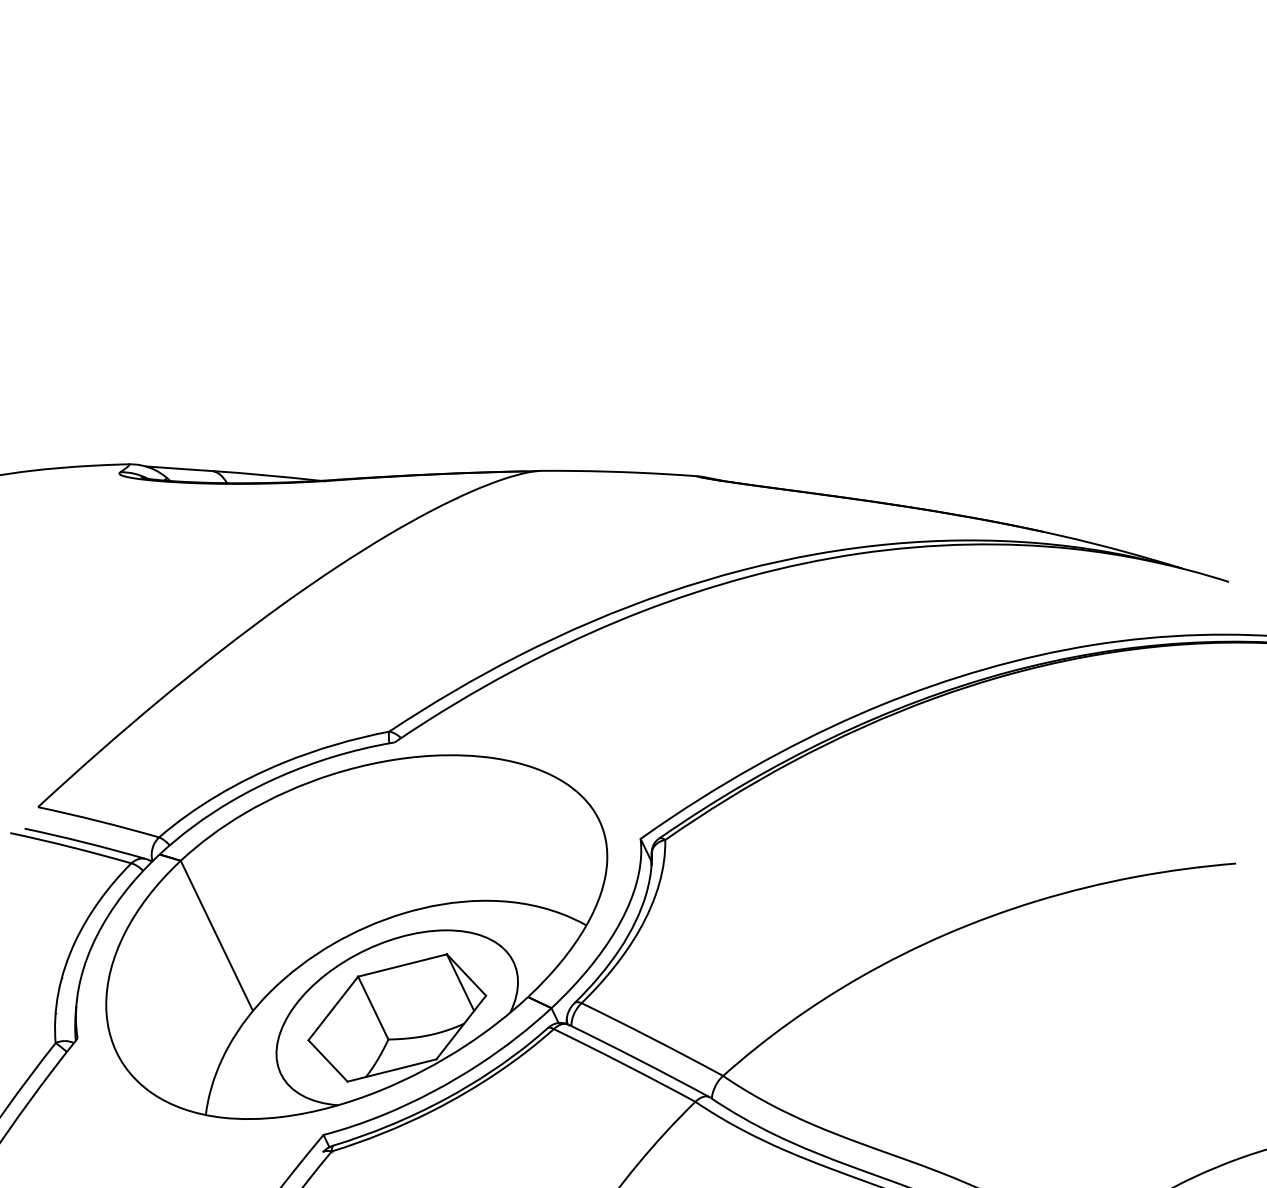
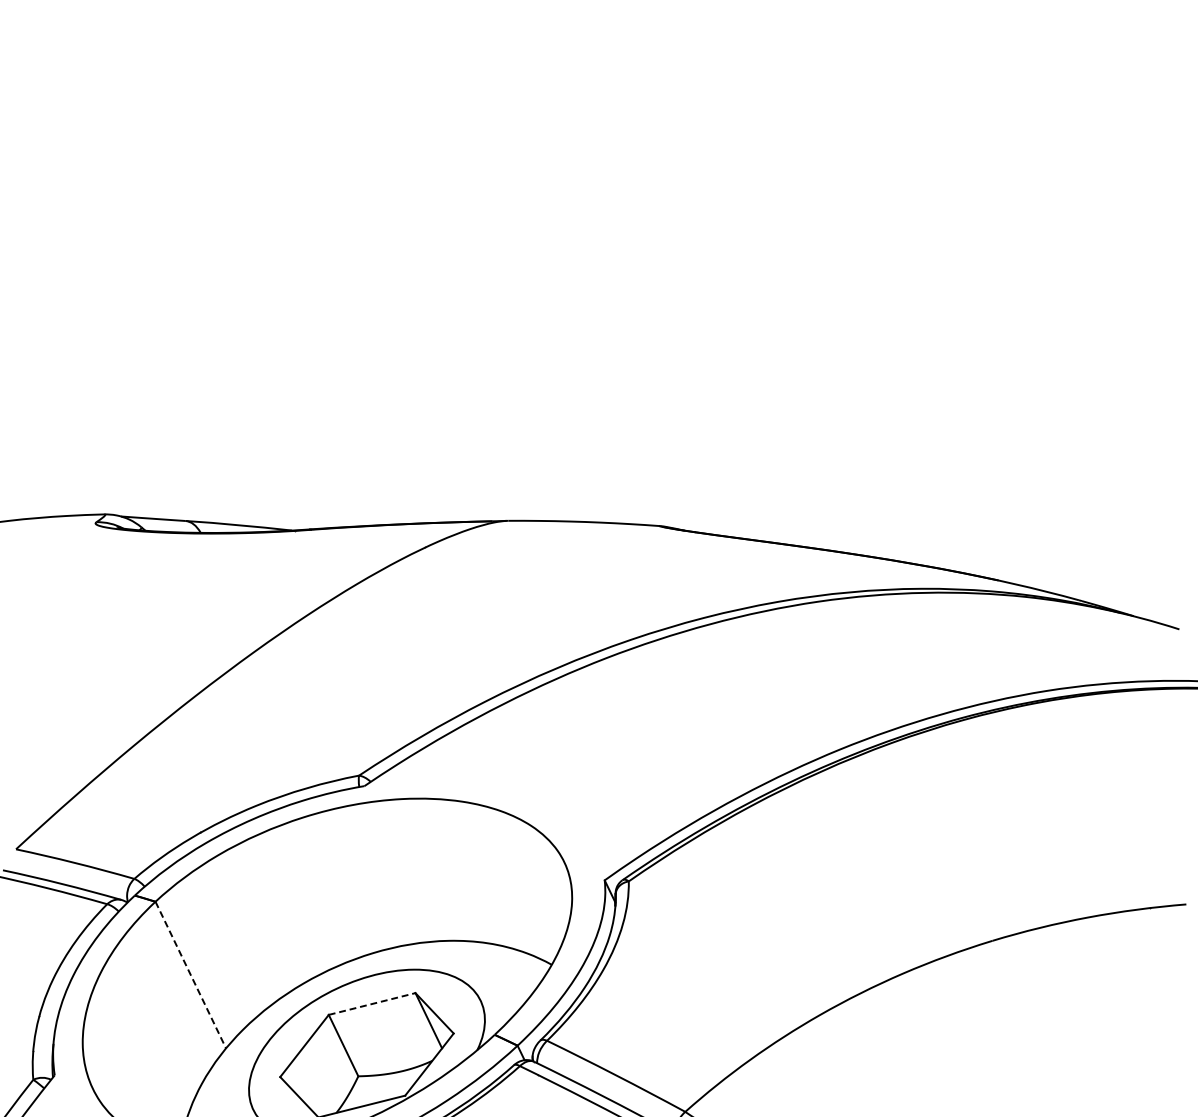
line: (217, 936) -> (191, 975), solid -> dashed
line: (402, 965) -> (372, 1003), solid -> dashed

